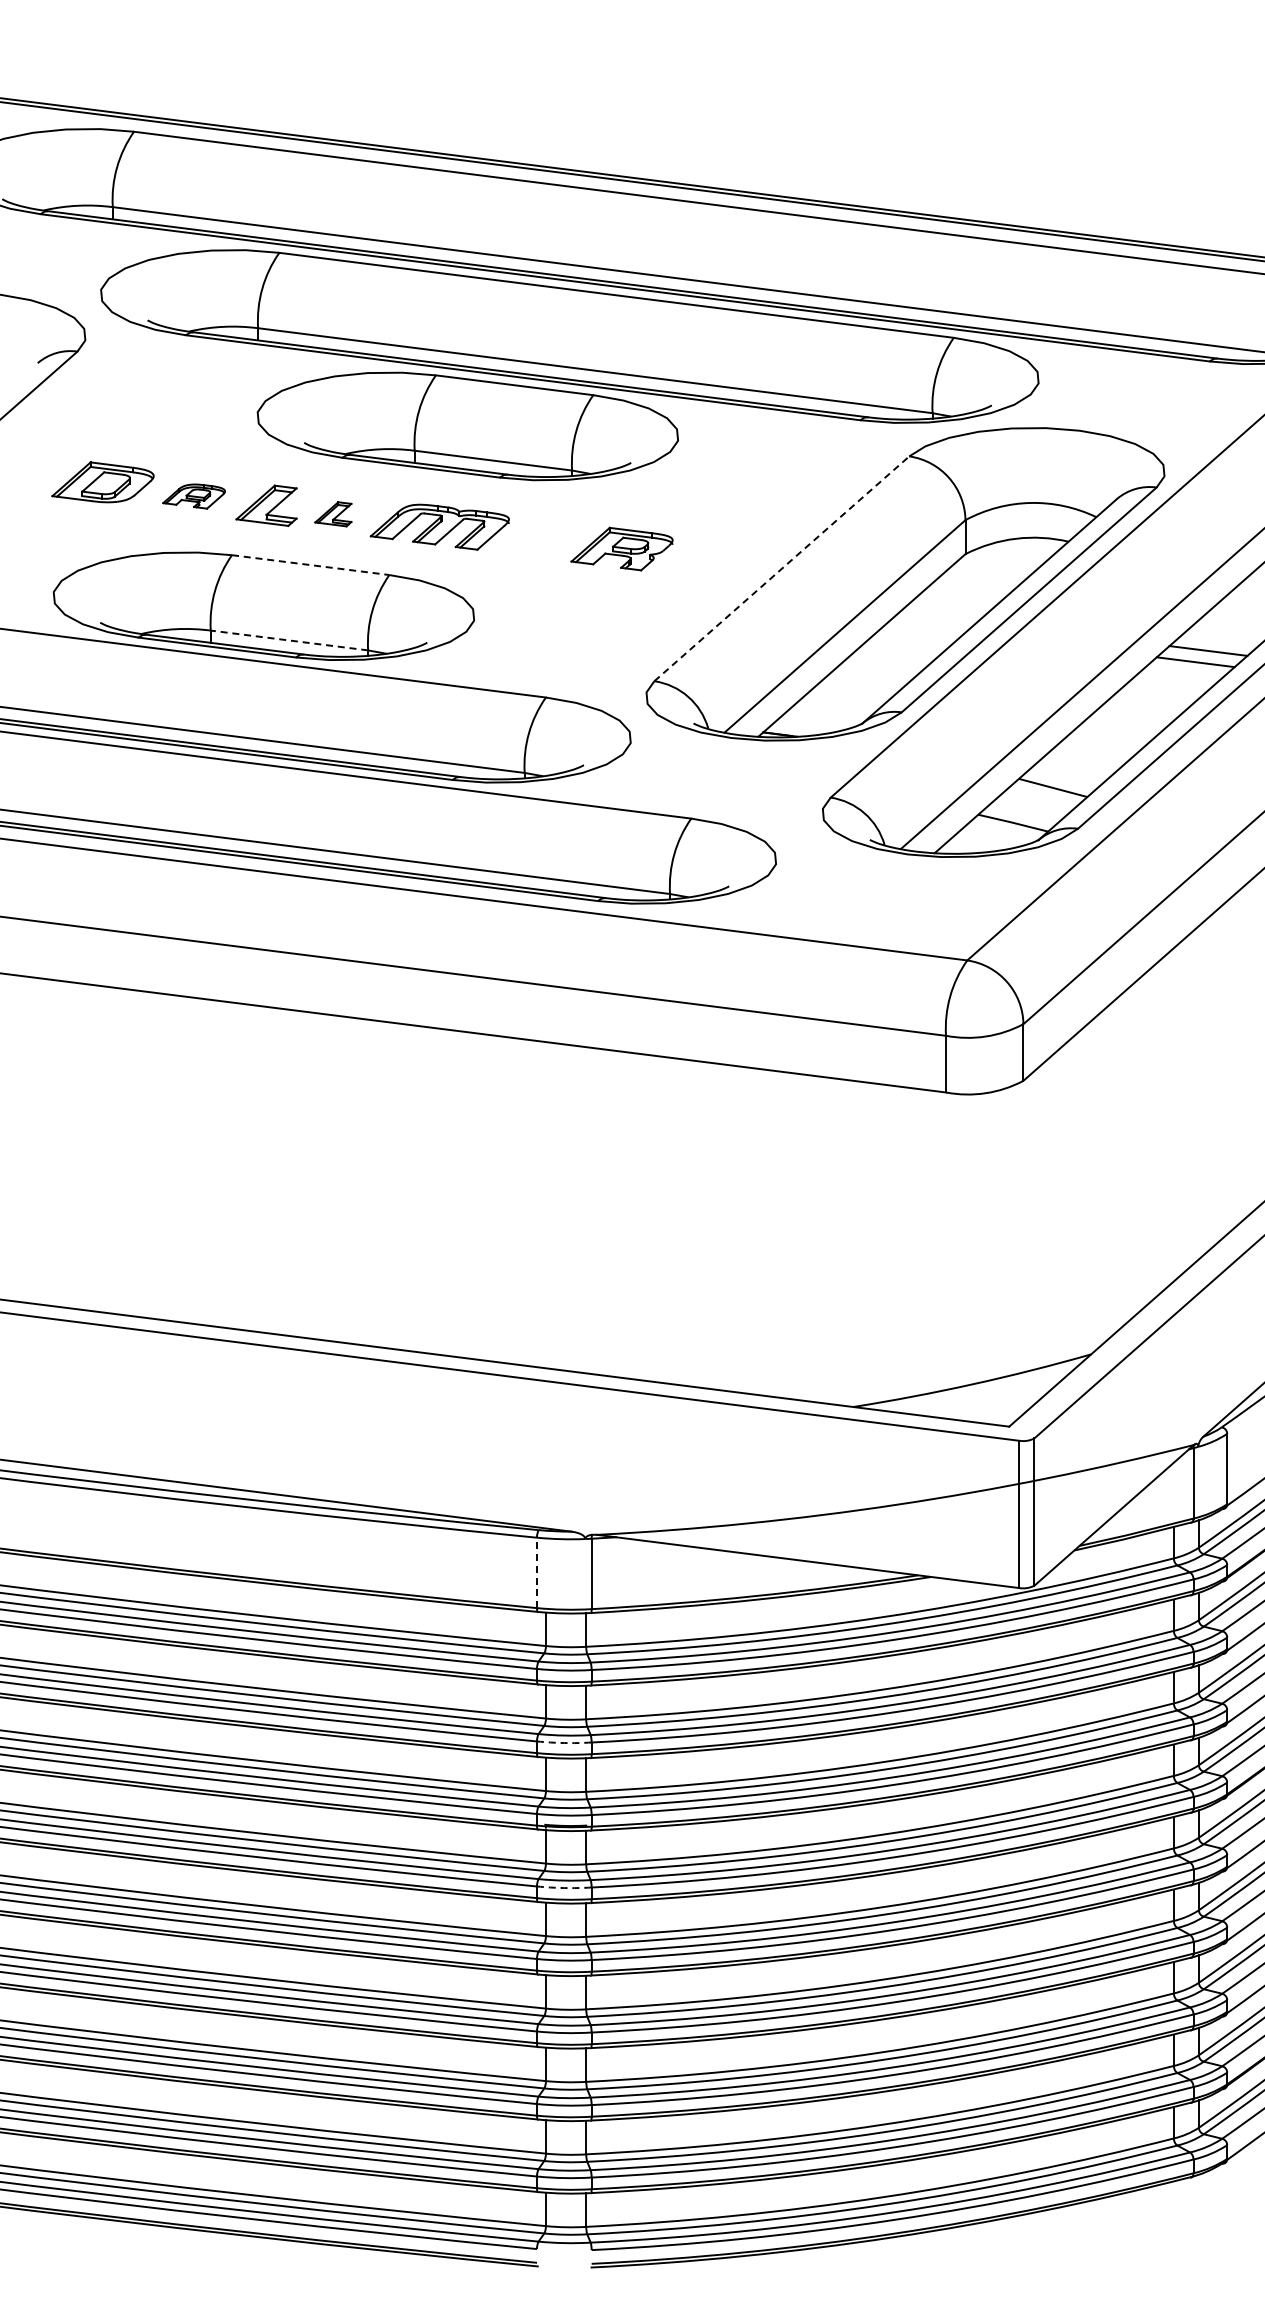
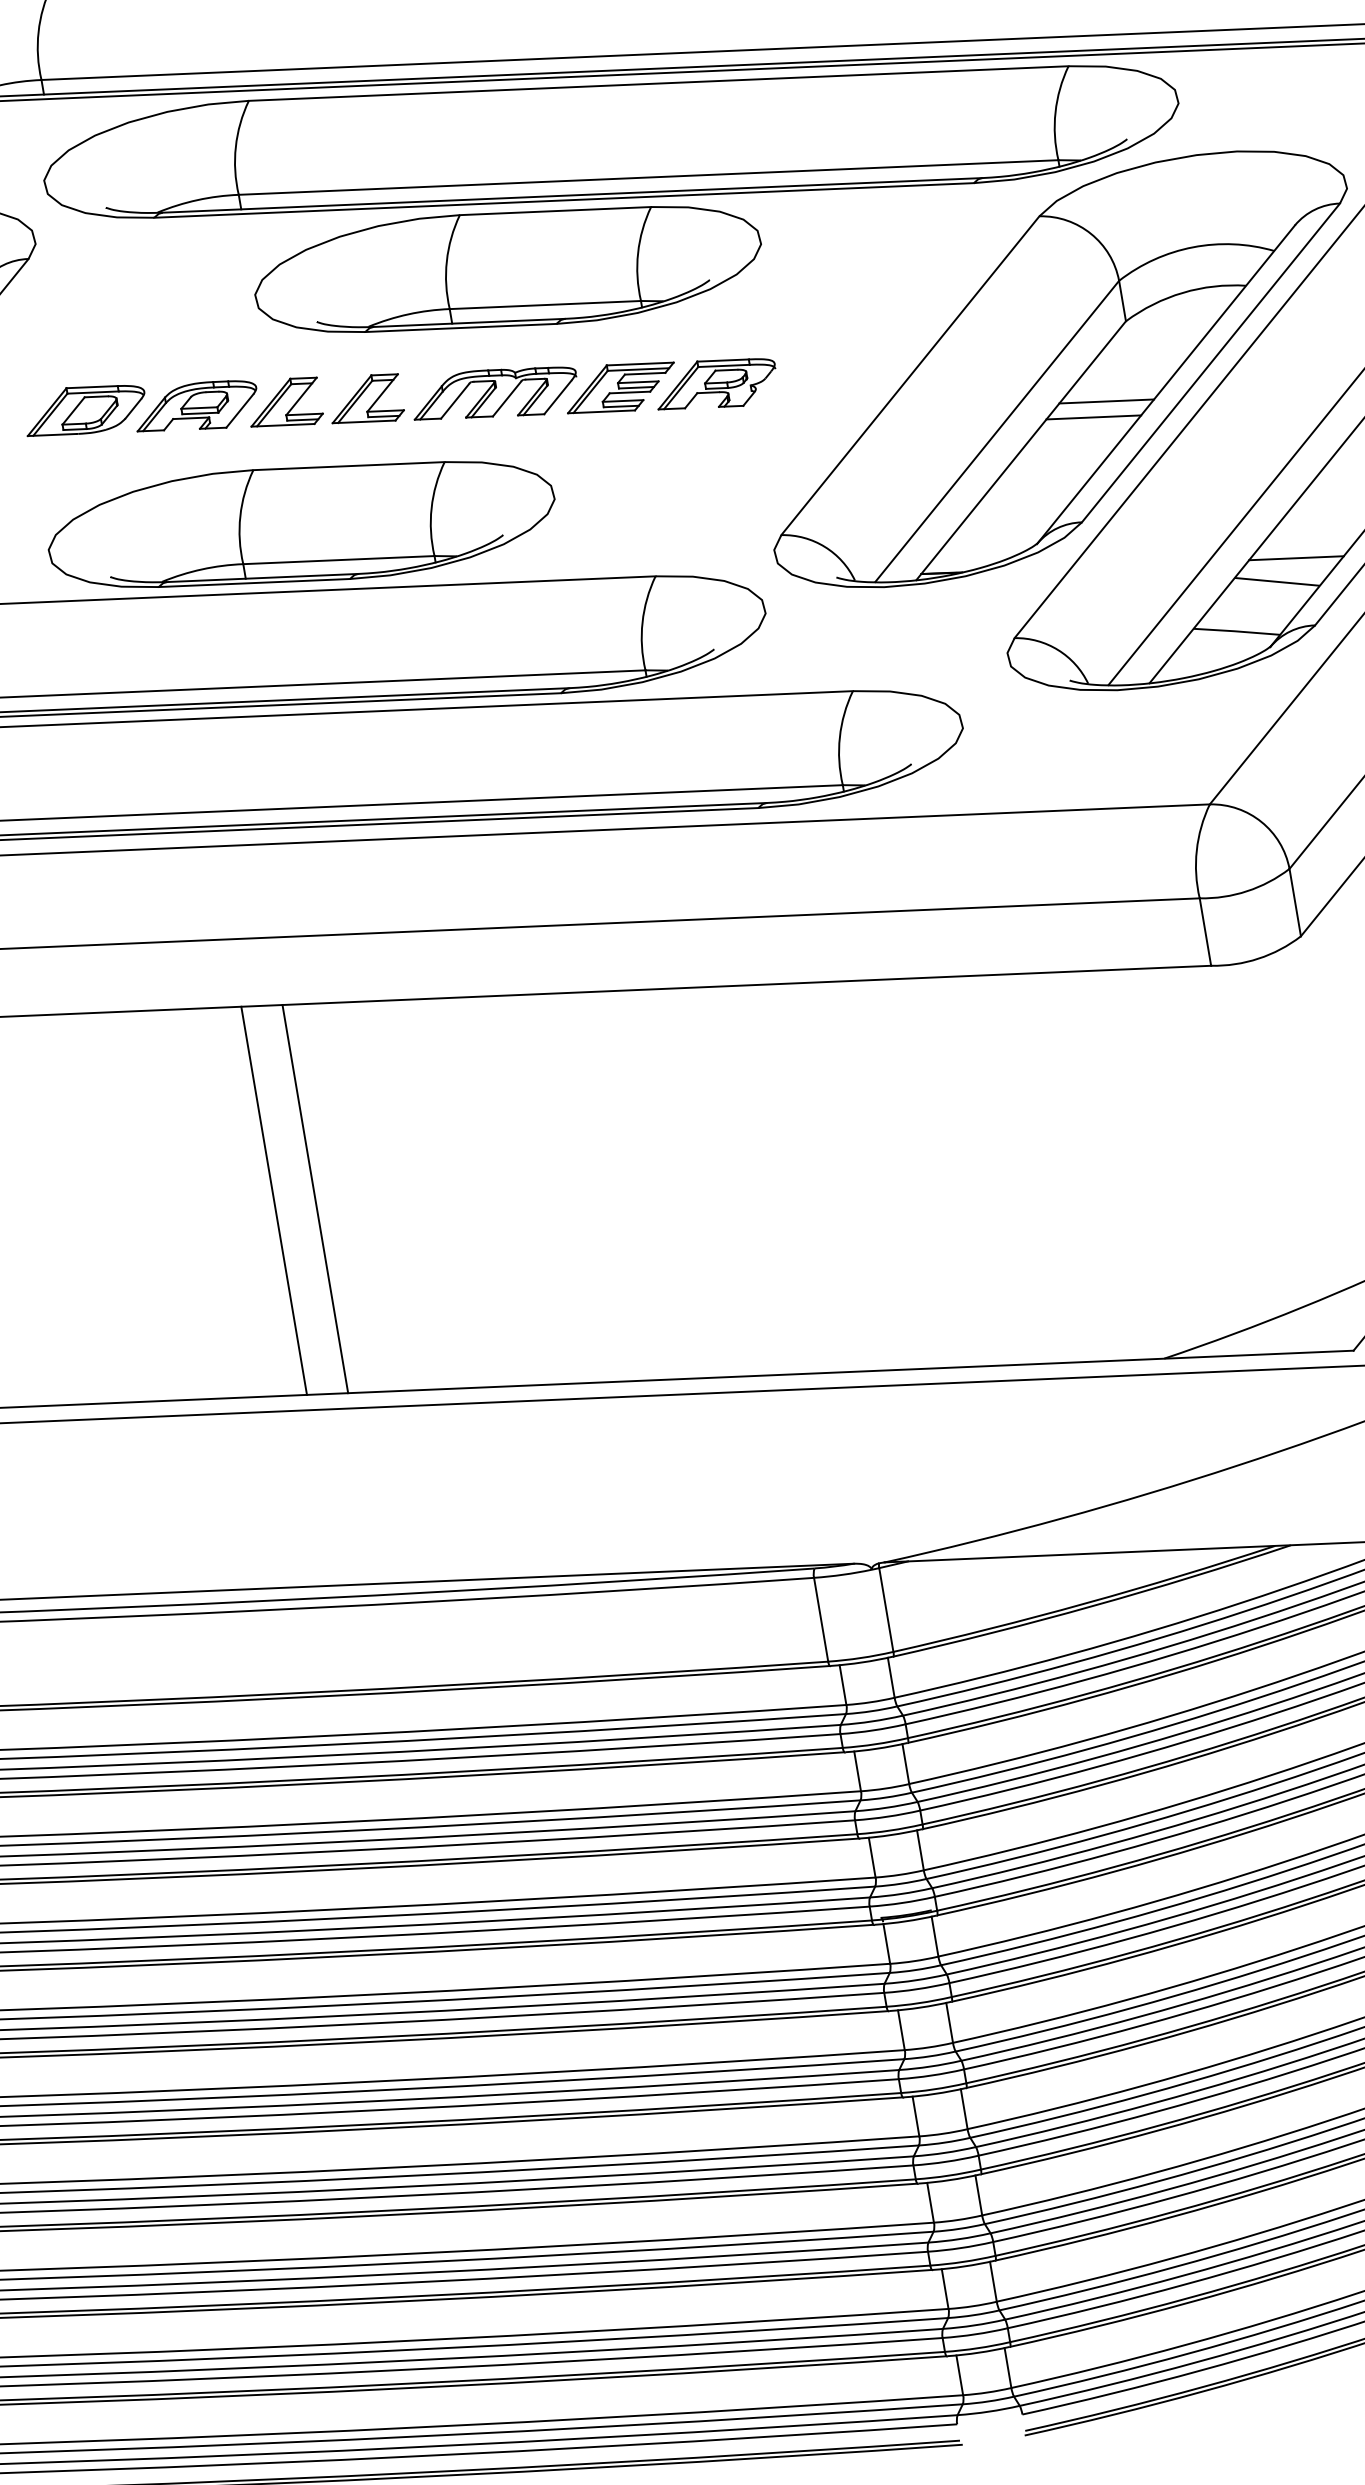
part: (193, 496) -> (195, 408), size x1.67
part: (333, 514) -> (365, 401), size x1.67
part: (543, 538) -> (620, 387), added
line: (311, 565) -> (350, 466), dashed -> solid
line: (781, 568) -> (909, 375), dashed -> solid
line: (938, 616) -> (1106, 400), added
line: (925, 628) -> (1093, 417), added
line: (288, 640) -> (337, 560), dashed -> solid
line: (1072, 771) -> (1297, 558), added
line: (148, 1154) -> (274, 1200), added
line: (181, 1159) -> (314, 1199), added
line: (537, 1572) -> (821, 1619), dashed -> solid
arc: (564, 1743) -> (888, 1817), dashed -> solid
arc: (564, 1888) -> (917, 1989), dashed -> solid

